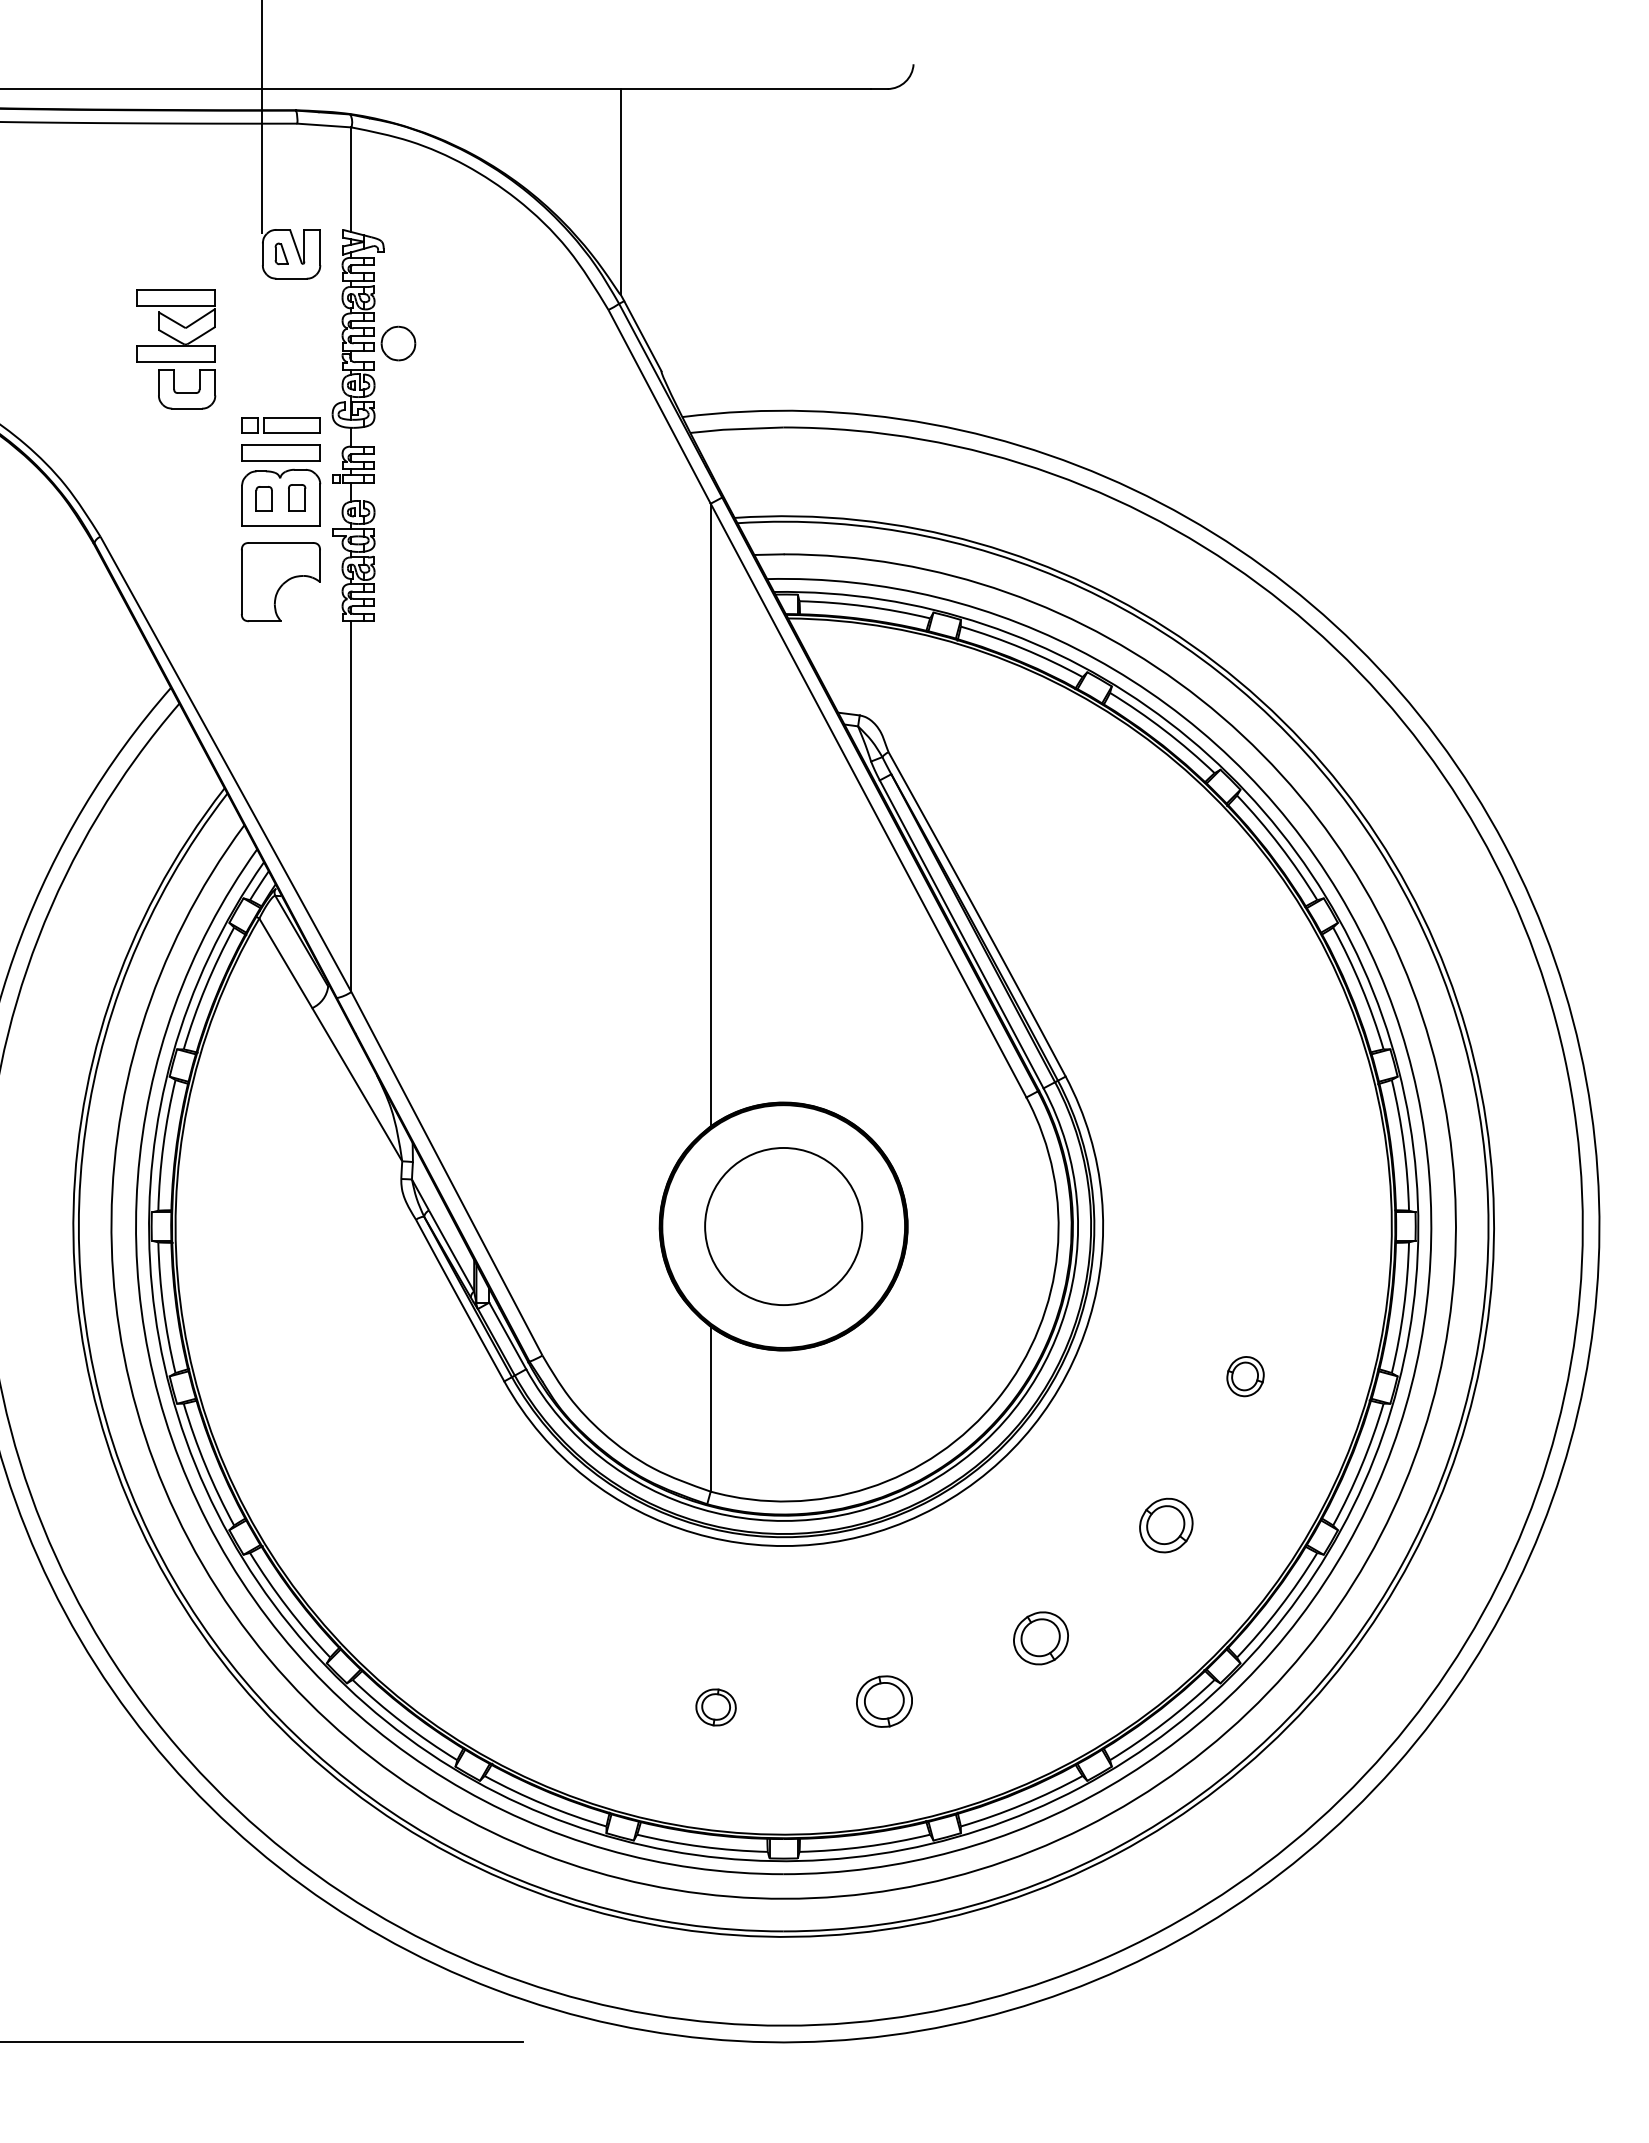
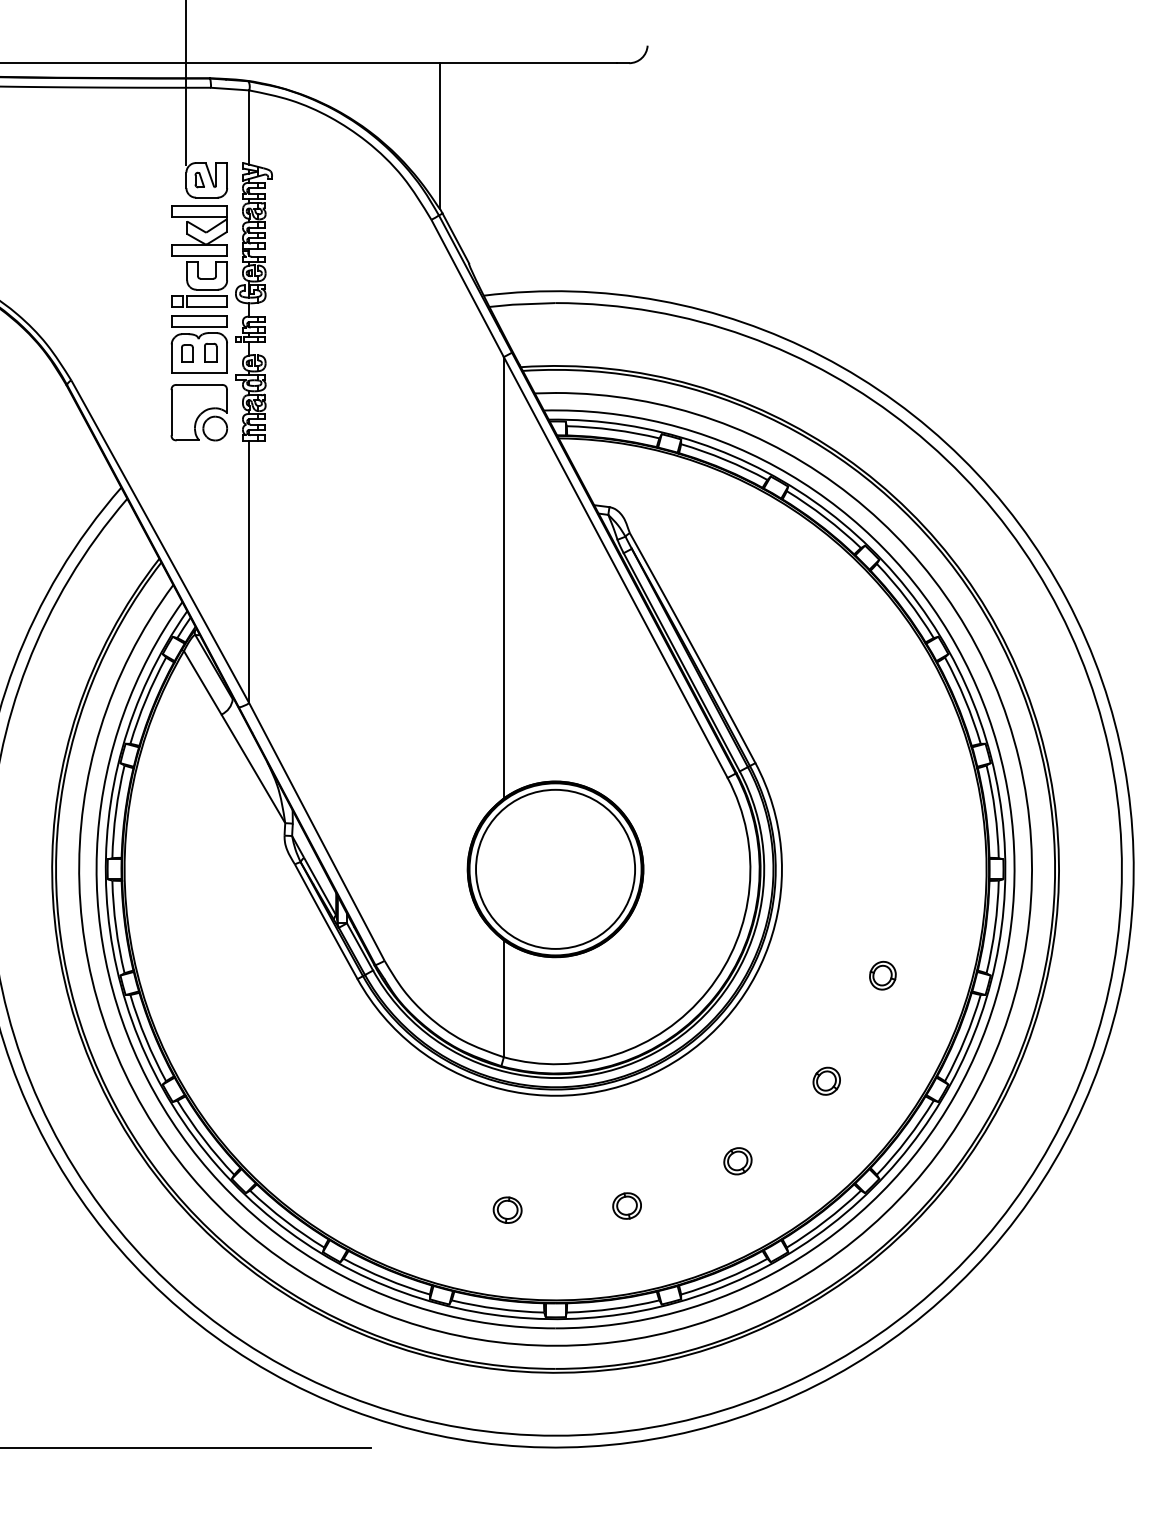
part: (398, 343) -> (215, 428), moved
part: (176, 349) -> (199, 247), moved
circle: (783, 1226) -> (555, 869), size x1.43
part: (1166, 1525) -> (826, 1081), size x0.71
part: (1040, 1638) -> (737, 1161), size x0.71
part: (884, 1701) -> (627, 1205), size x0.71

